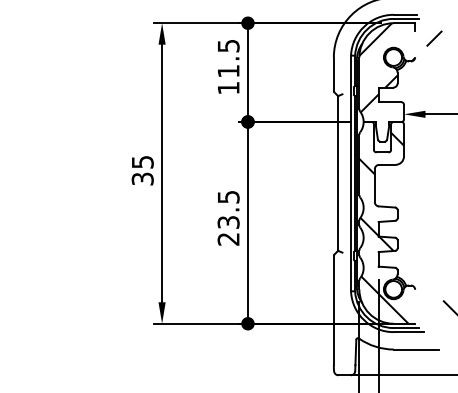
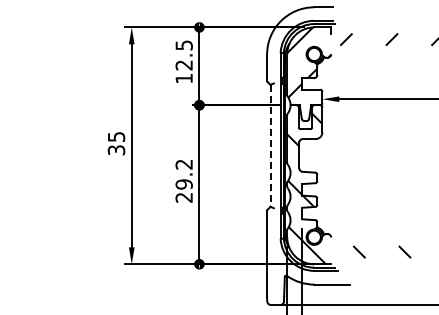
text: (227, 71) -> (183, 65), 11.5 -> 12.5
line: (338, 173) -> (270, 145), solid -> dashed
text: (227, 209) -> (183, 174), 23.5 -> 29.2

